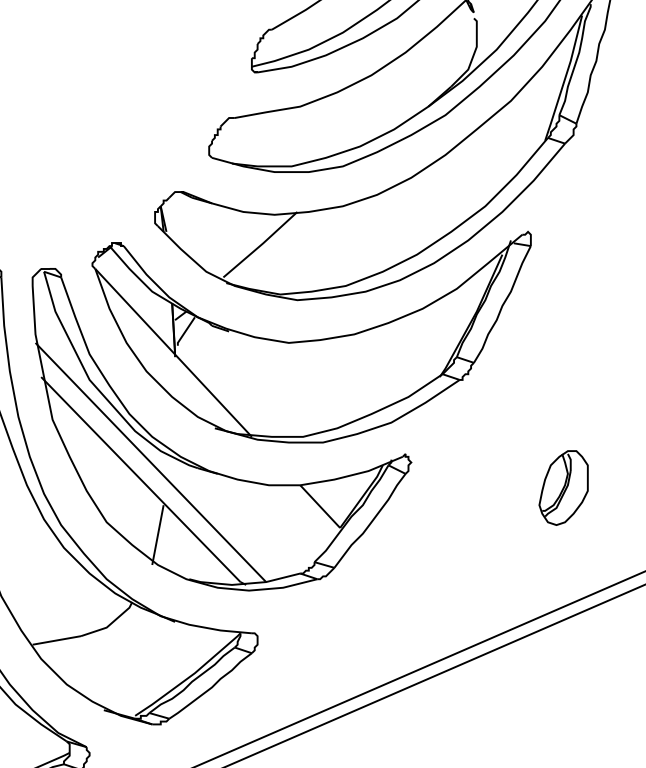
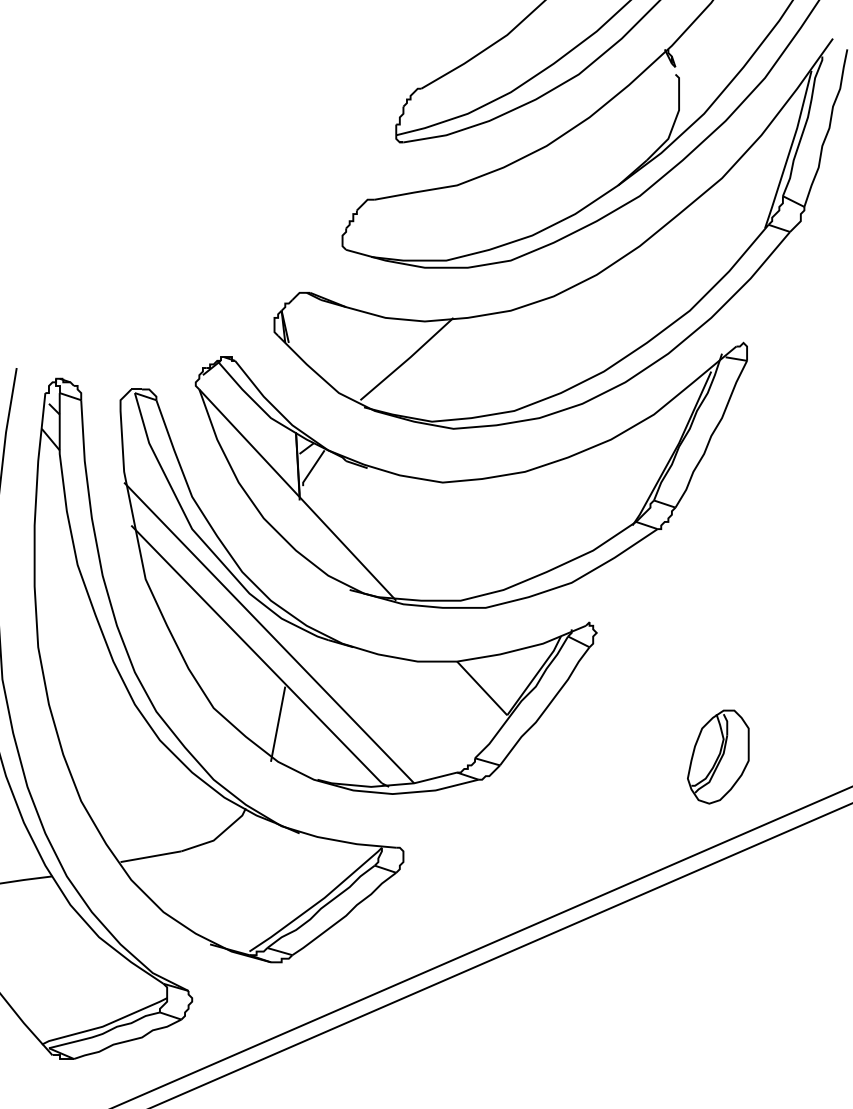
part: (563, 487) -> (718, 756), moved

